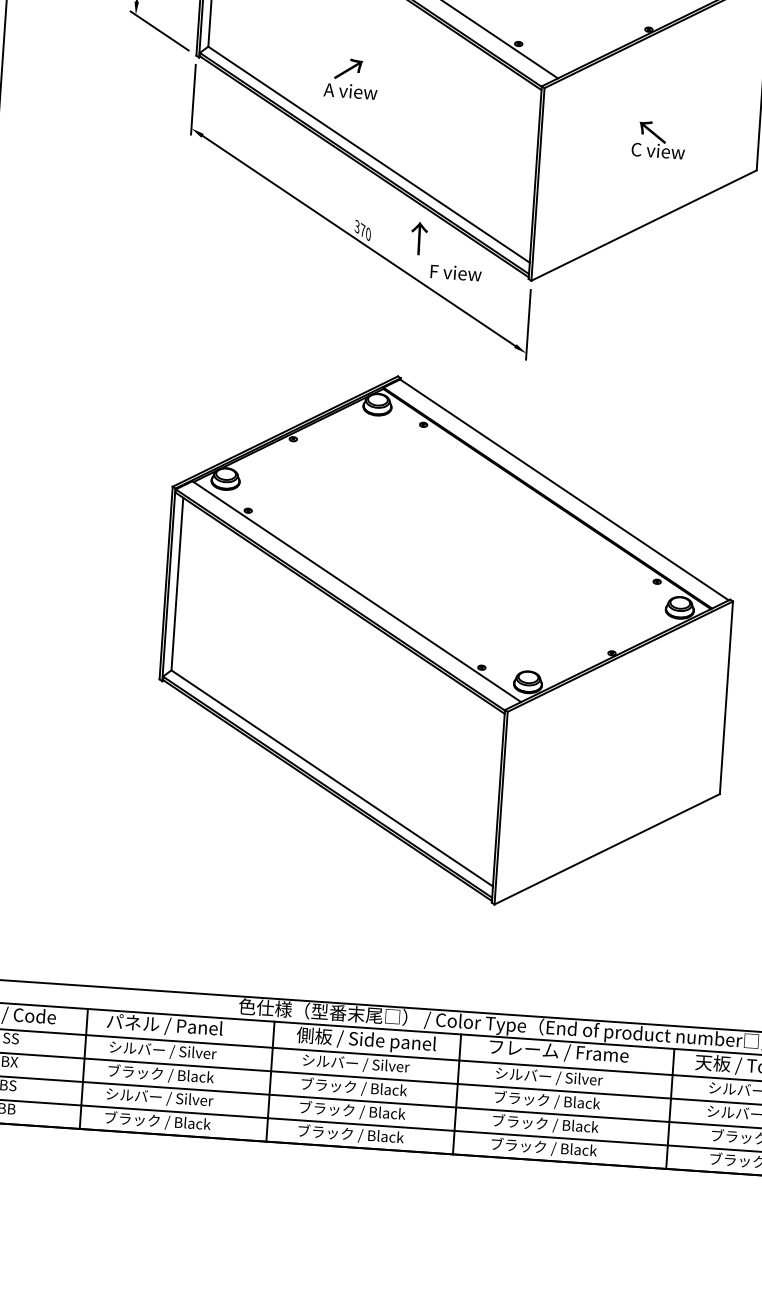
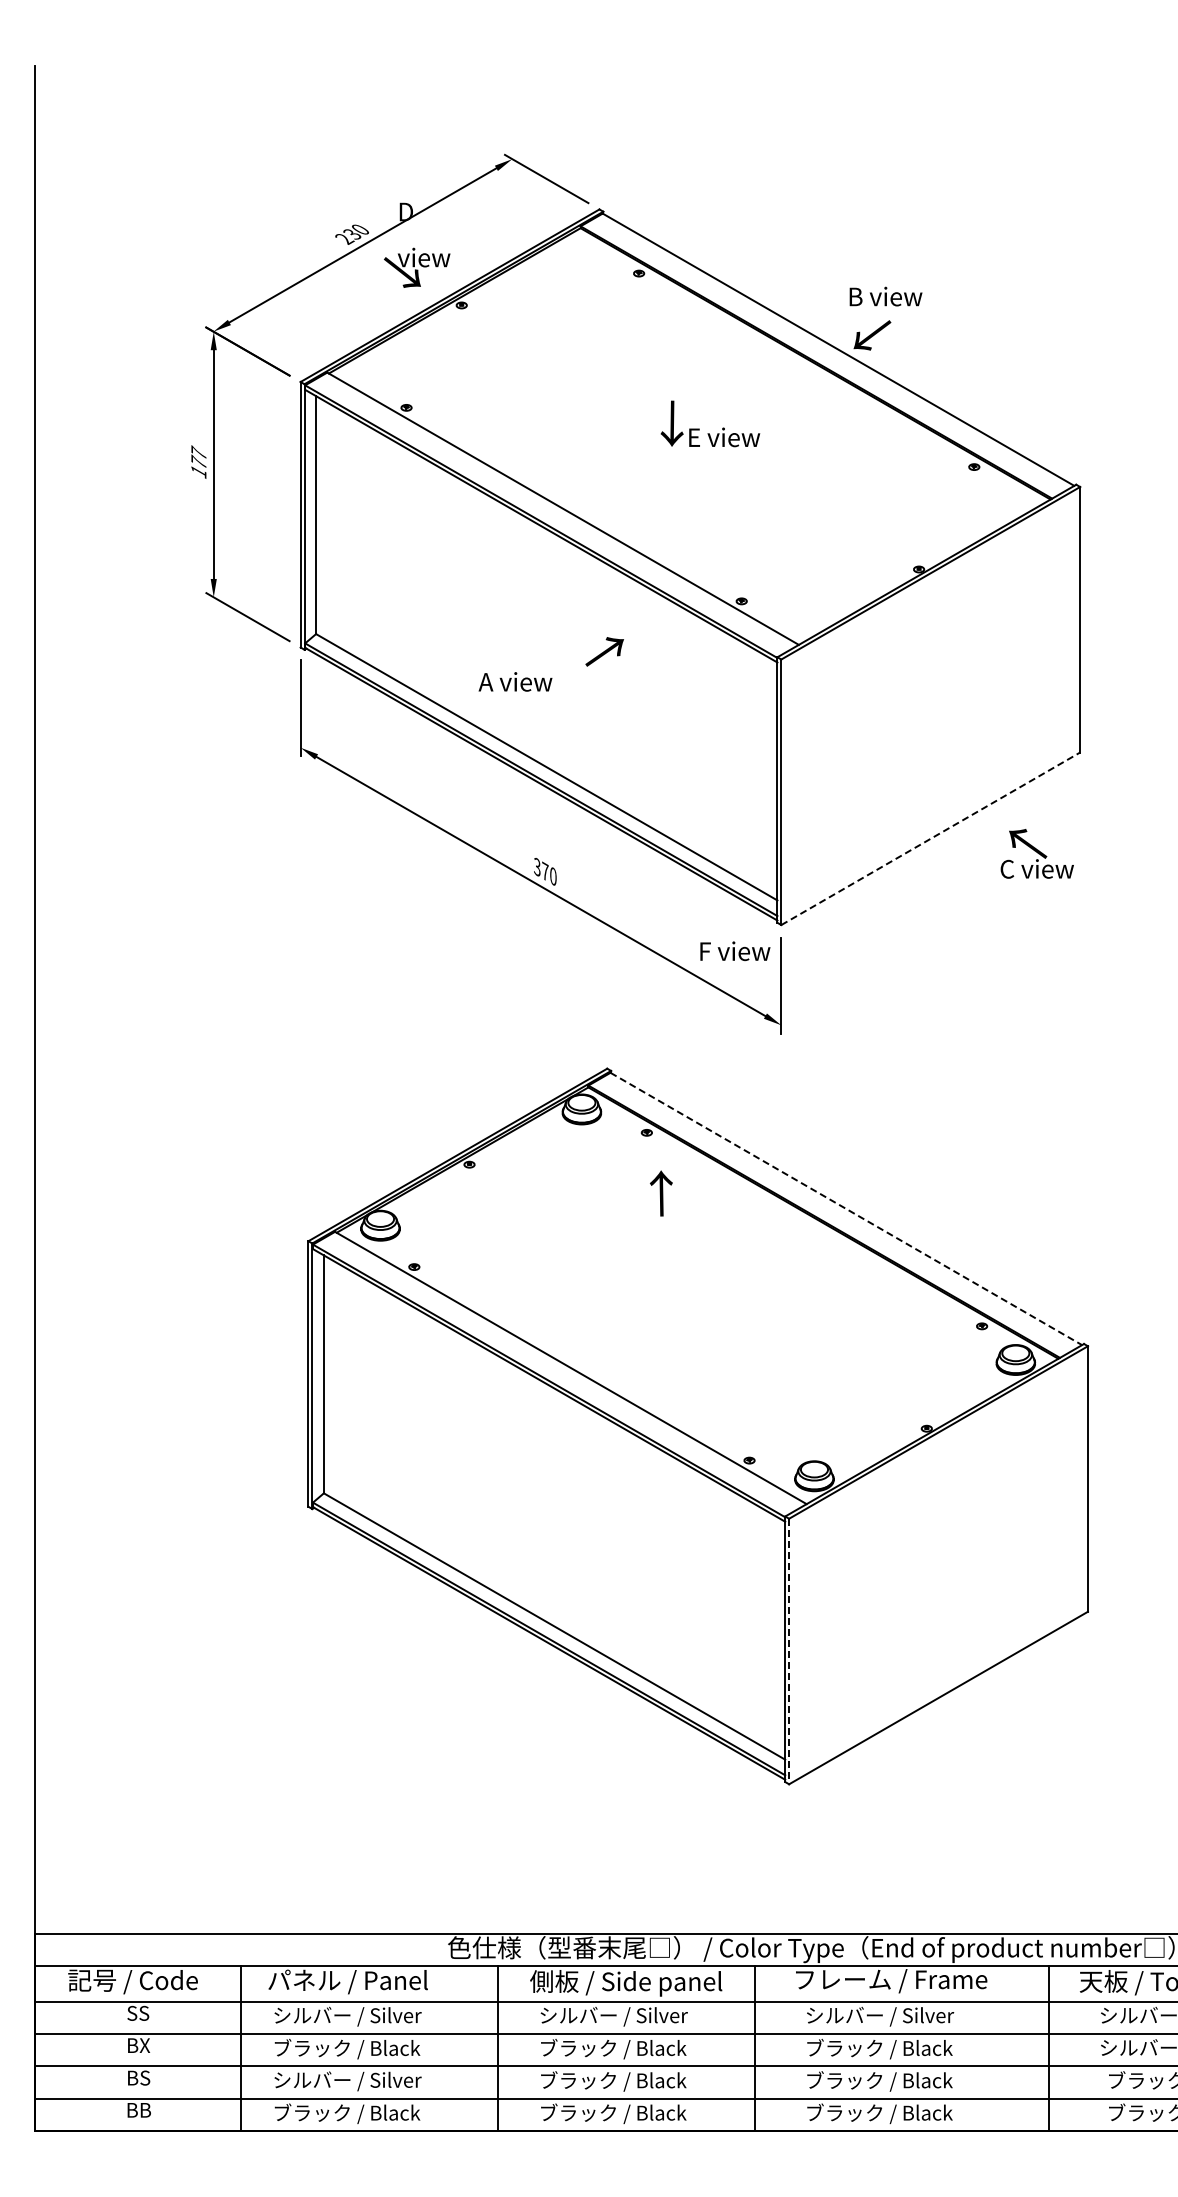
text: (348, 68) -> (604, 651), moved
text: (658, 139) -> (1036, 853), moved
line: (643, 225) -> (930, 838), solid -> dashed
text: (419, 238) -> (661, 1193), moved
text: (456, 273) -> (735, 951), moved
line: (564, 490) -> (846, 1209), solid -> dashed
line: (501, 808) -> (789, 1651), solid -> dashed

